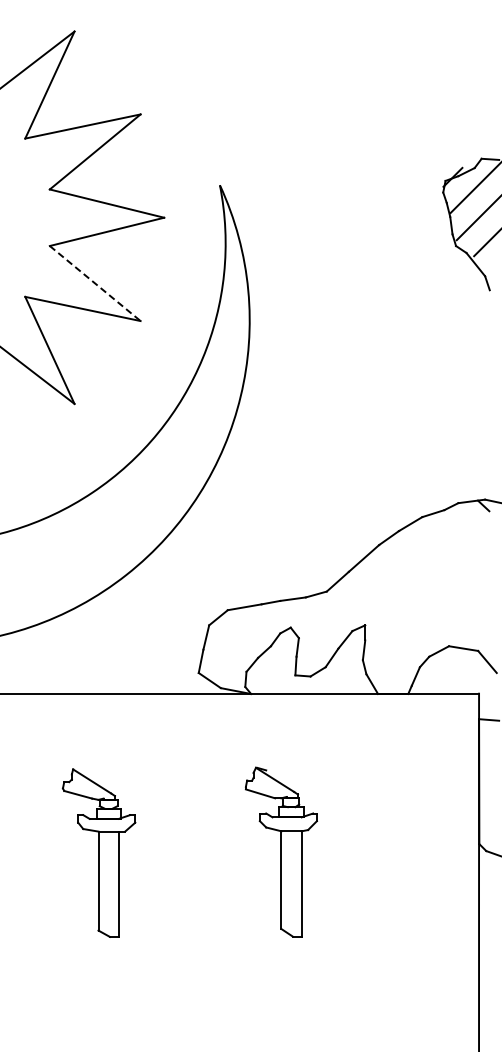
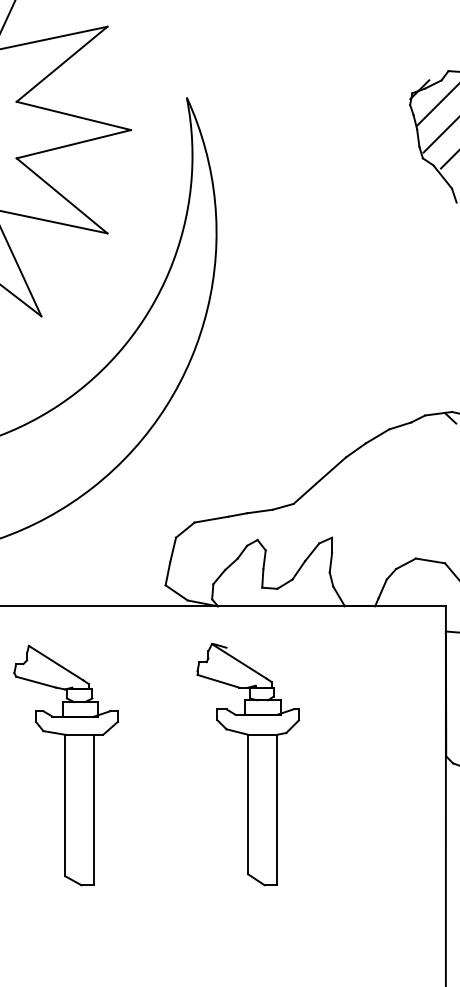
line: (95, 283) -> (62, 195), dashed -> solid
part: (281, 851) -> (248, 763), size x1.43
part: (98, 852) -> (65, 764), size x1.43

